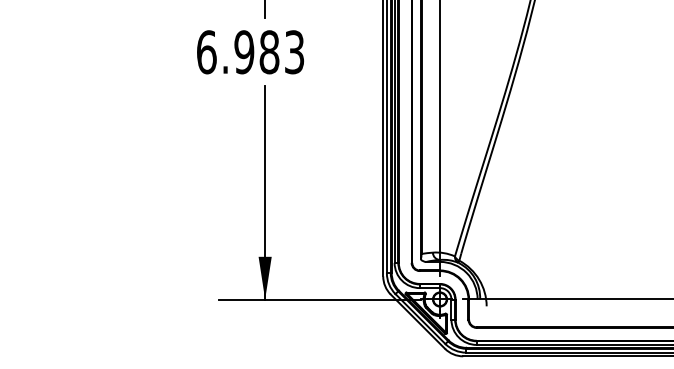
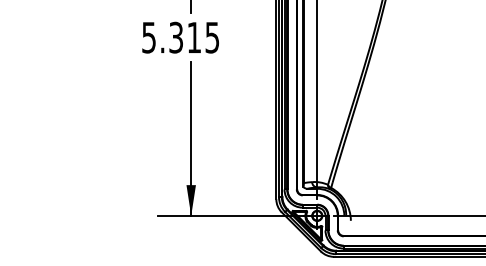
text: (250, 52) -> (180, 37), 6.983 -> 5.315

